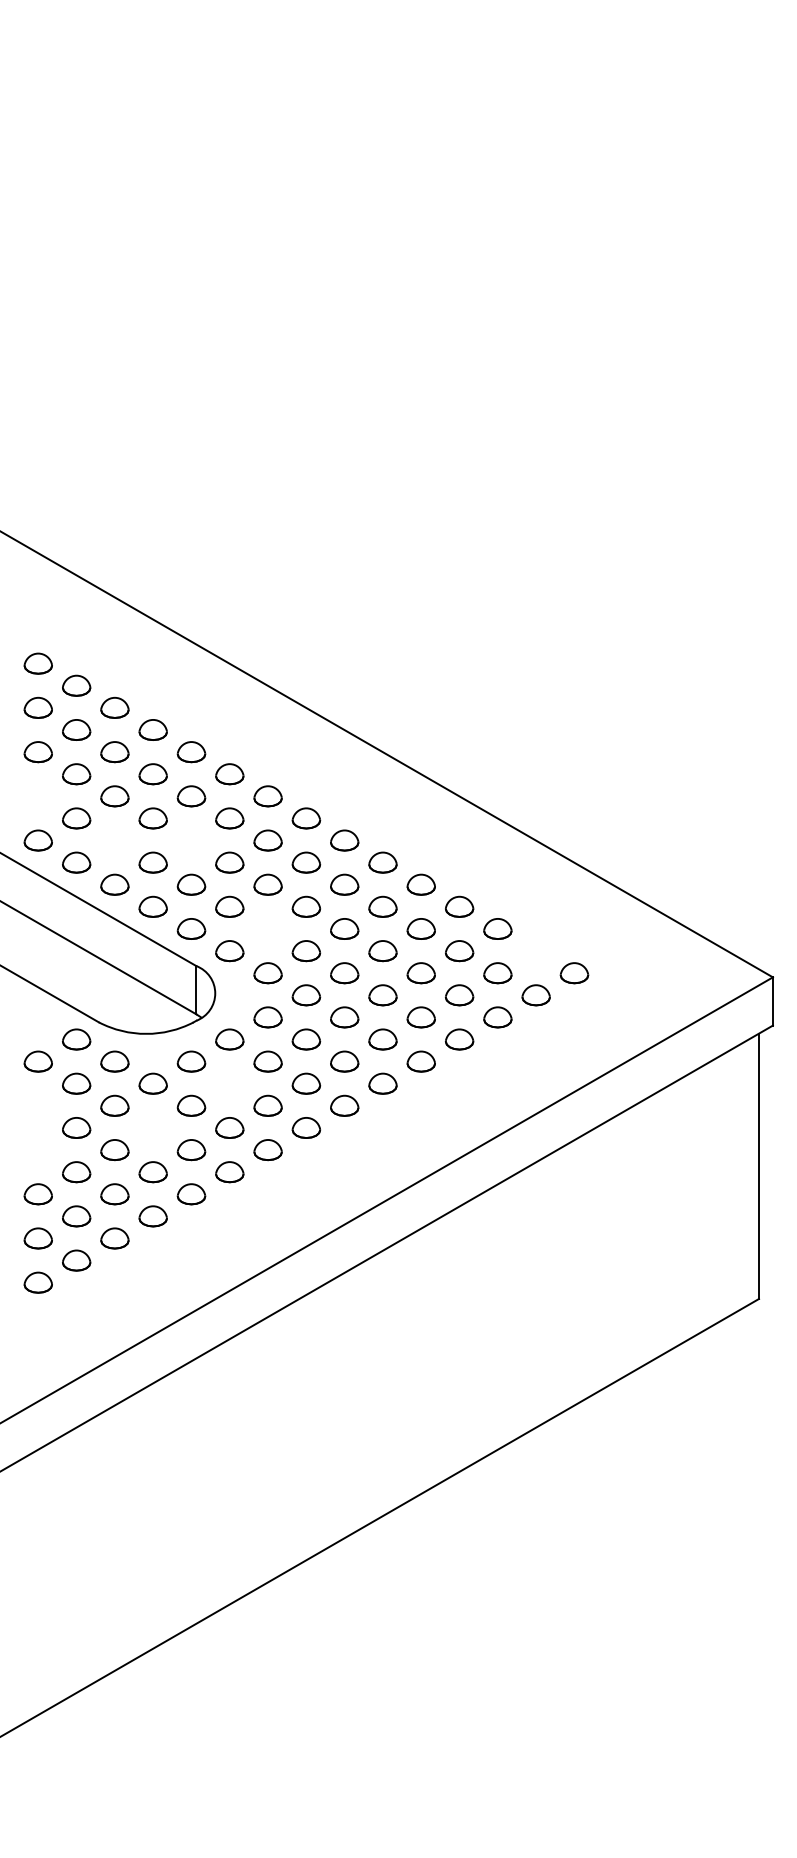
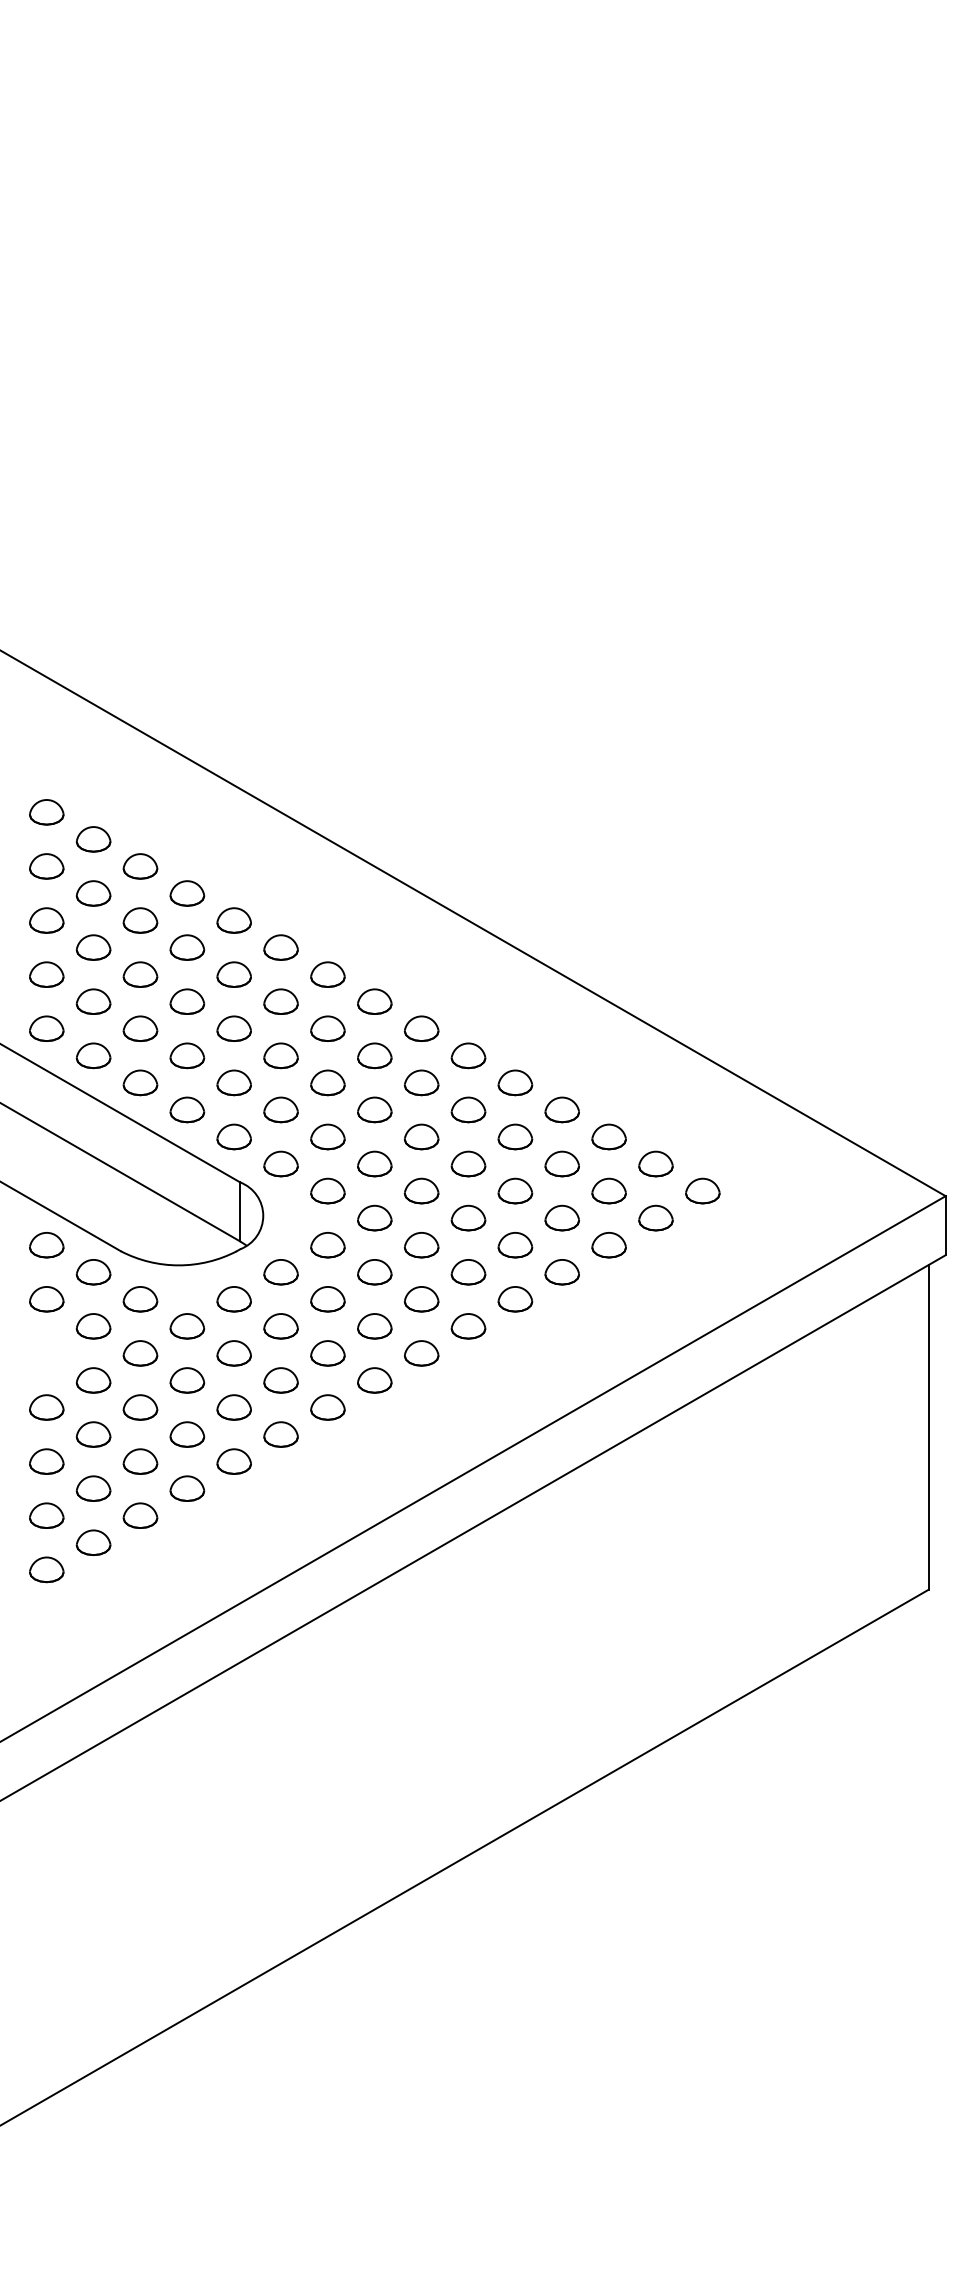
part: (37, 796) -> (45, 974), added
part: (114, 840) -> (139, 1028), added
part: (191, 840) -> (234, 1028), added
part: (267, 928) -> (327, 1136), added
part: (535, 951) -> (655, 1164), added
part: (37, 1017) -> (45, 1245), added
part: (229, 1083) -> (280, 1326), added
part: (152, 1127) -> (186, 1379), added
part: (37, 1150) -> (45, 1408), added

